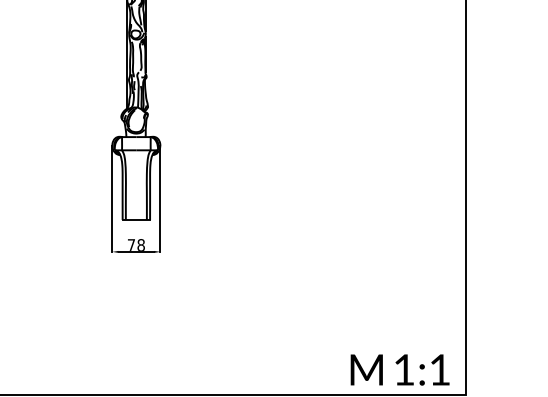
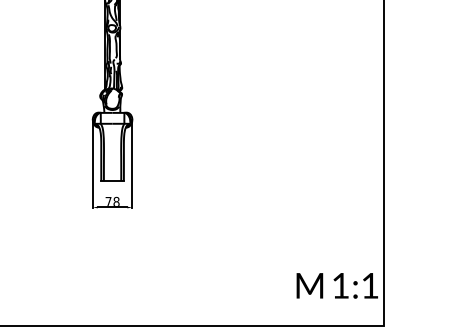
text: (399, 369) -> (336, 285), moved

